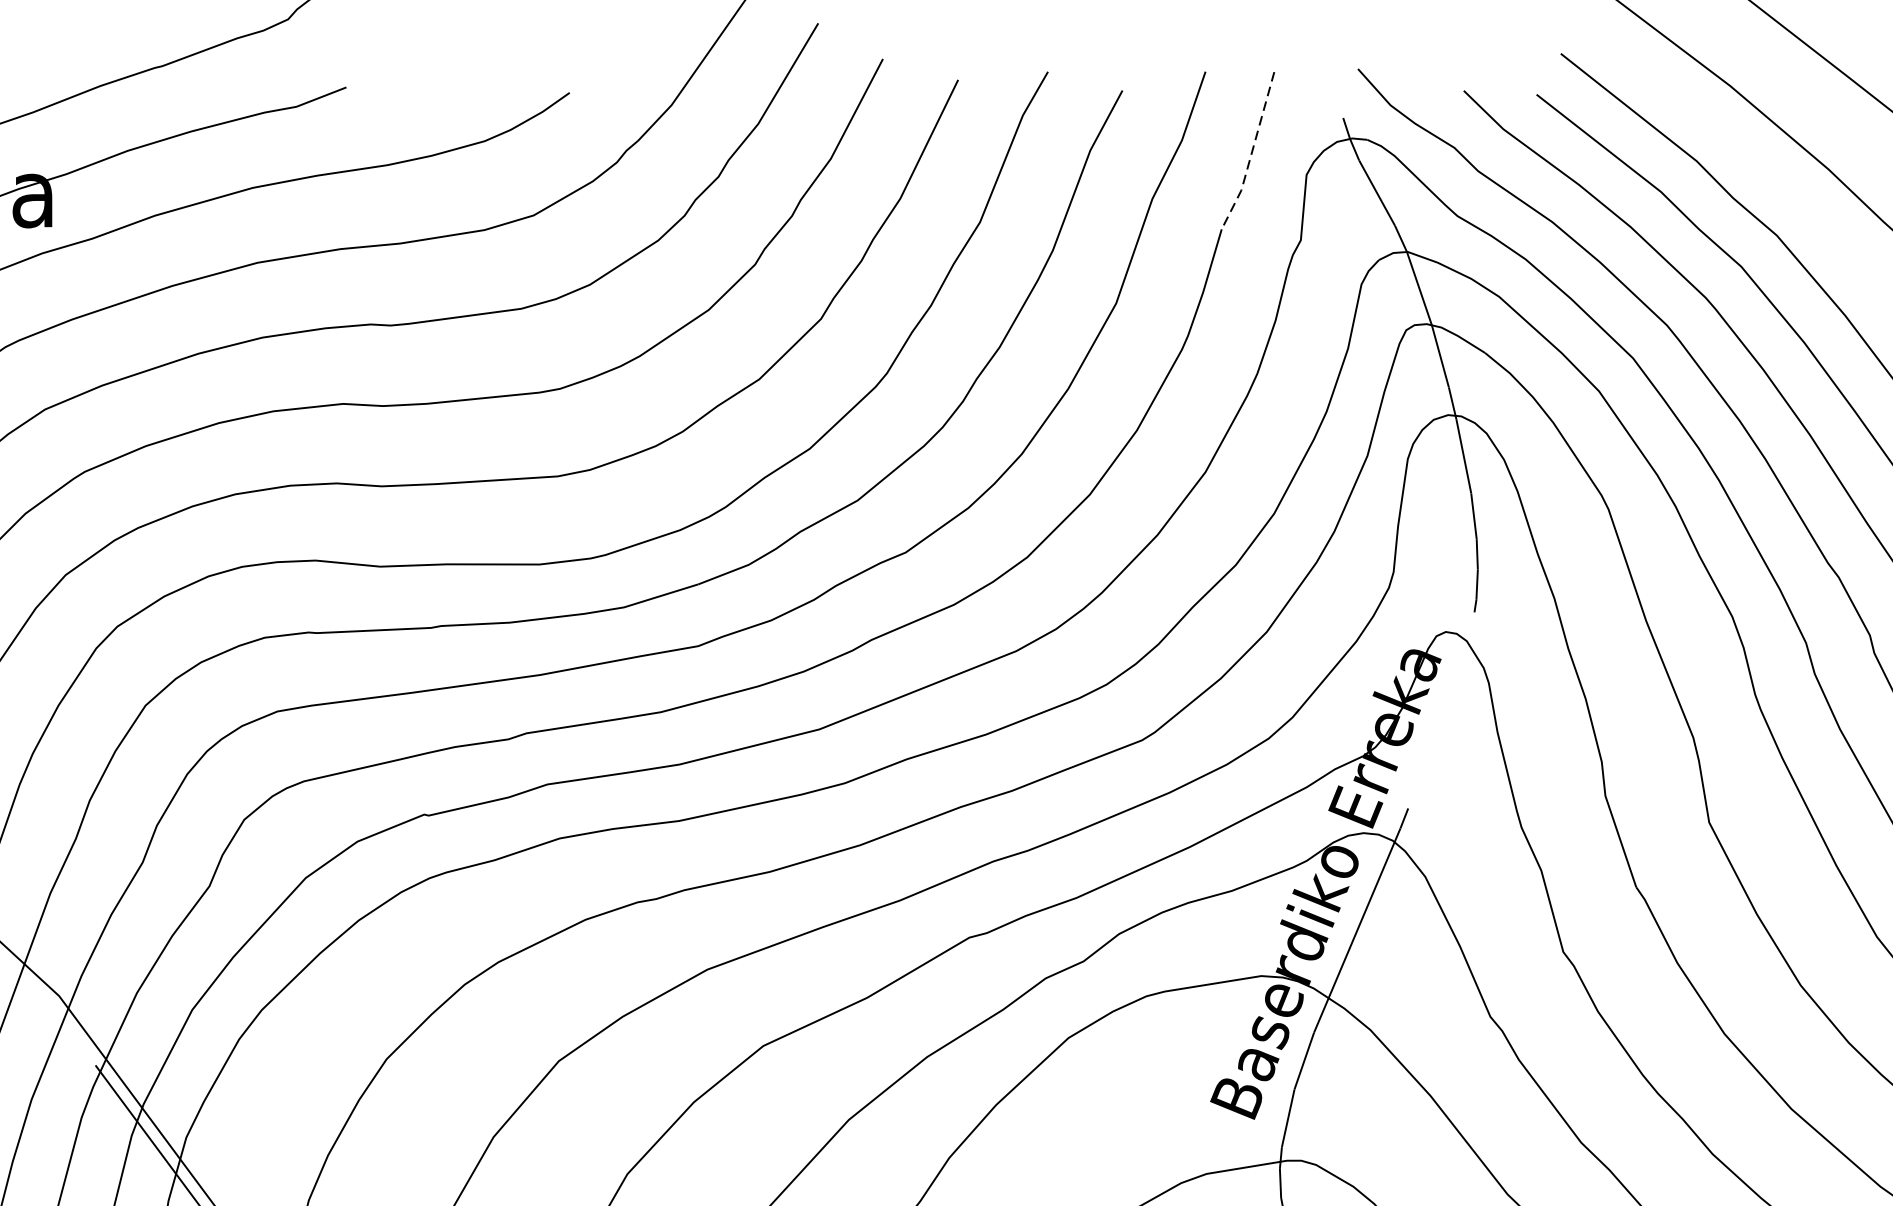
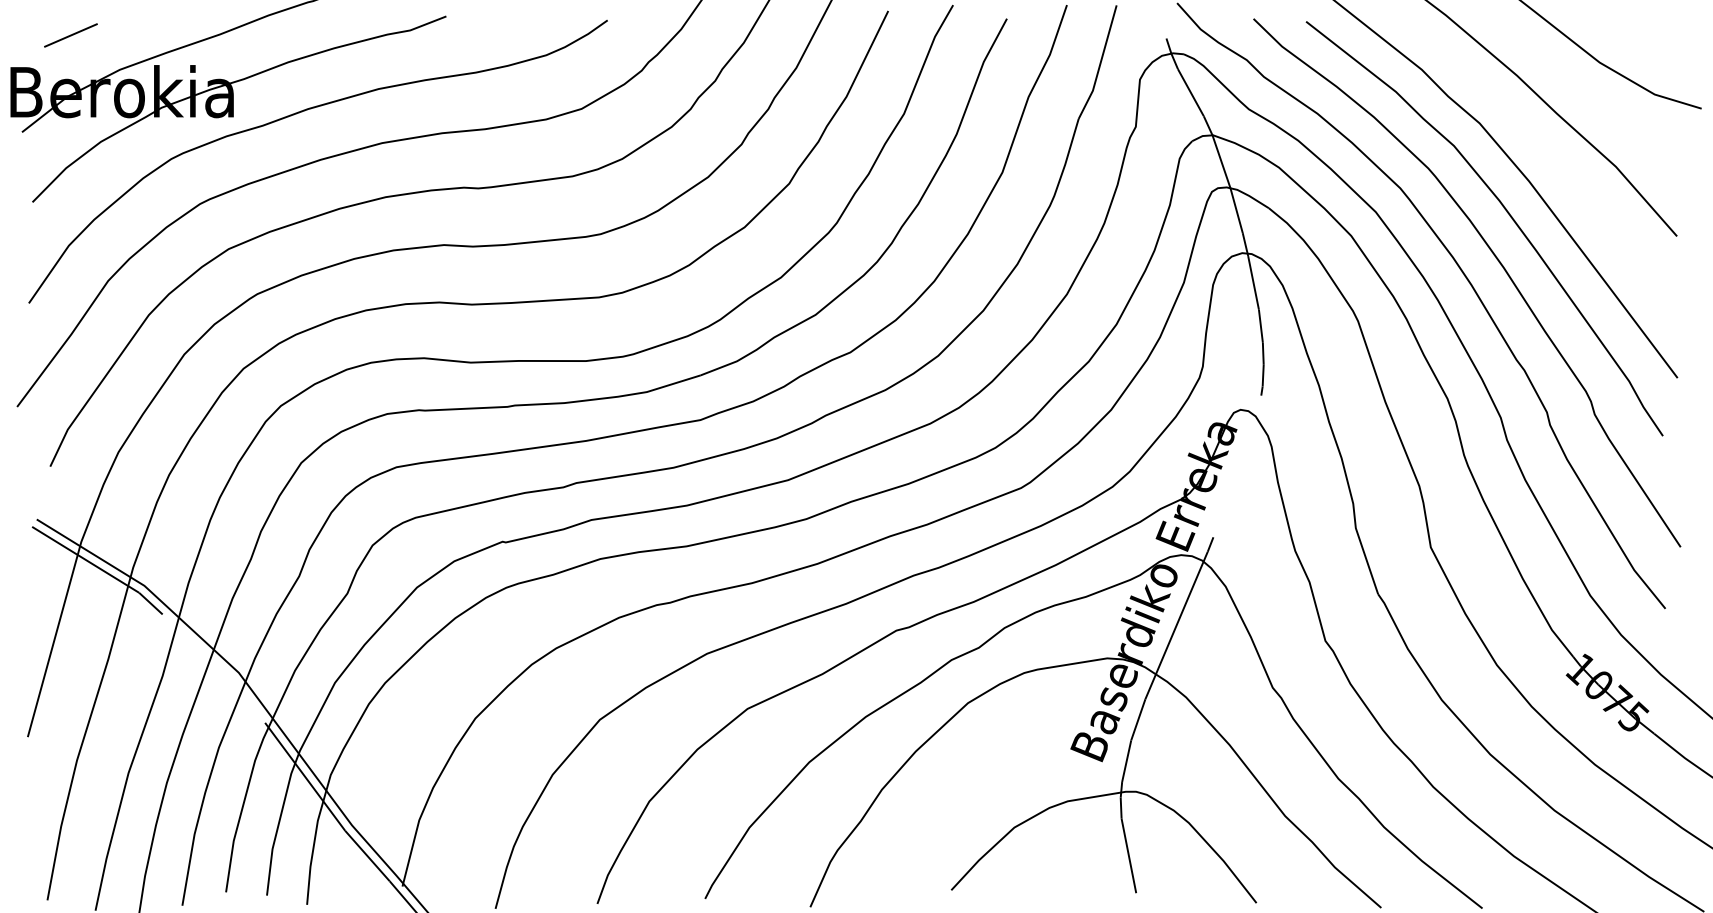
line: (1251, 152) -> (1100, 63), dashed -> solid

